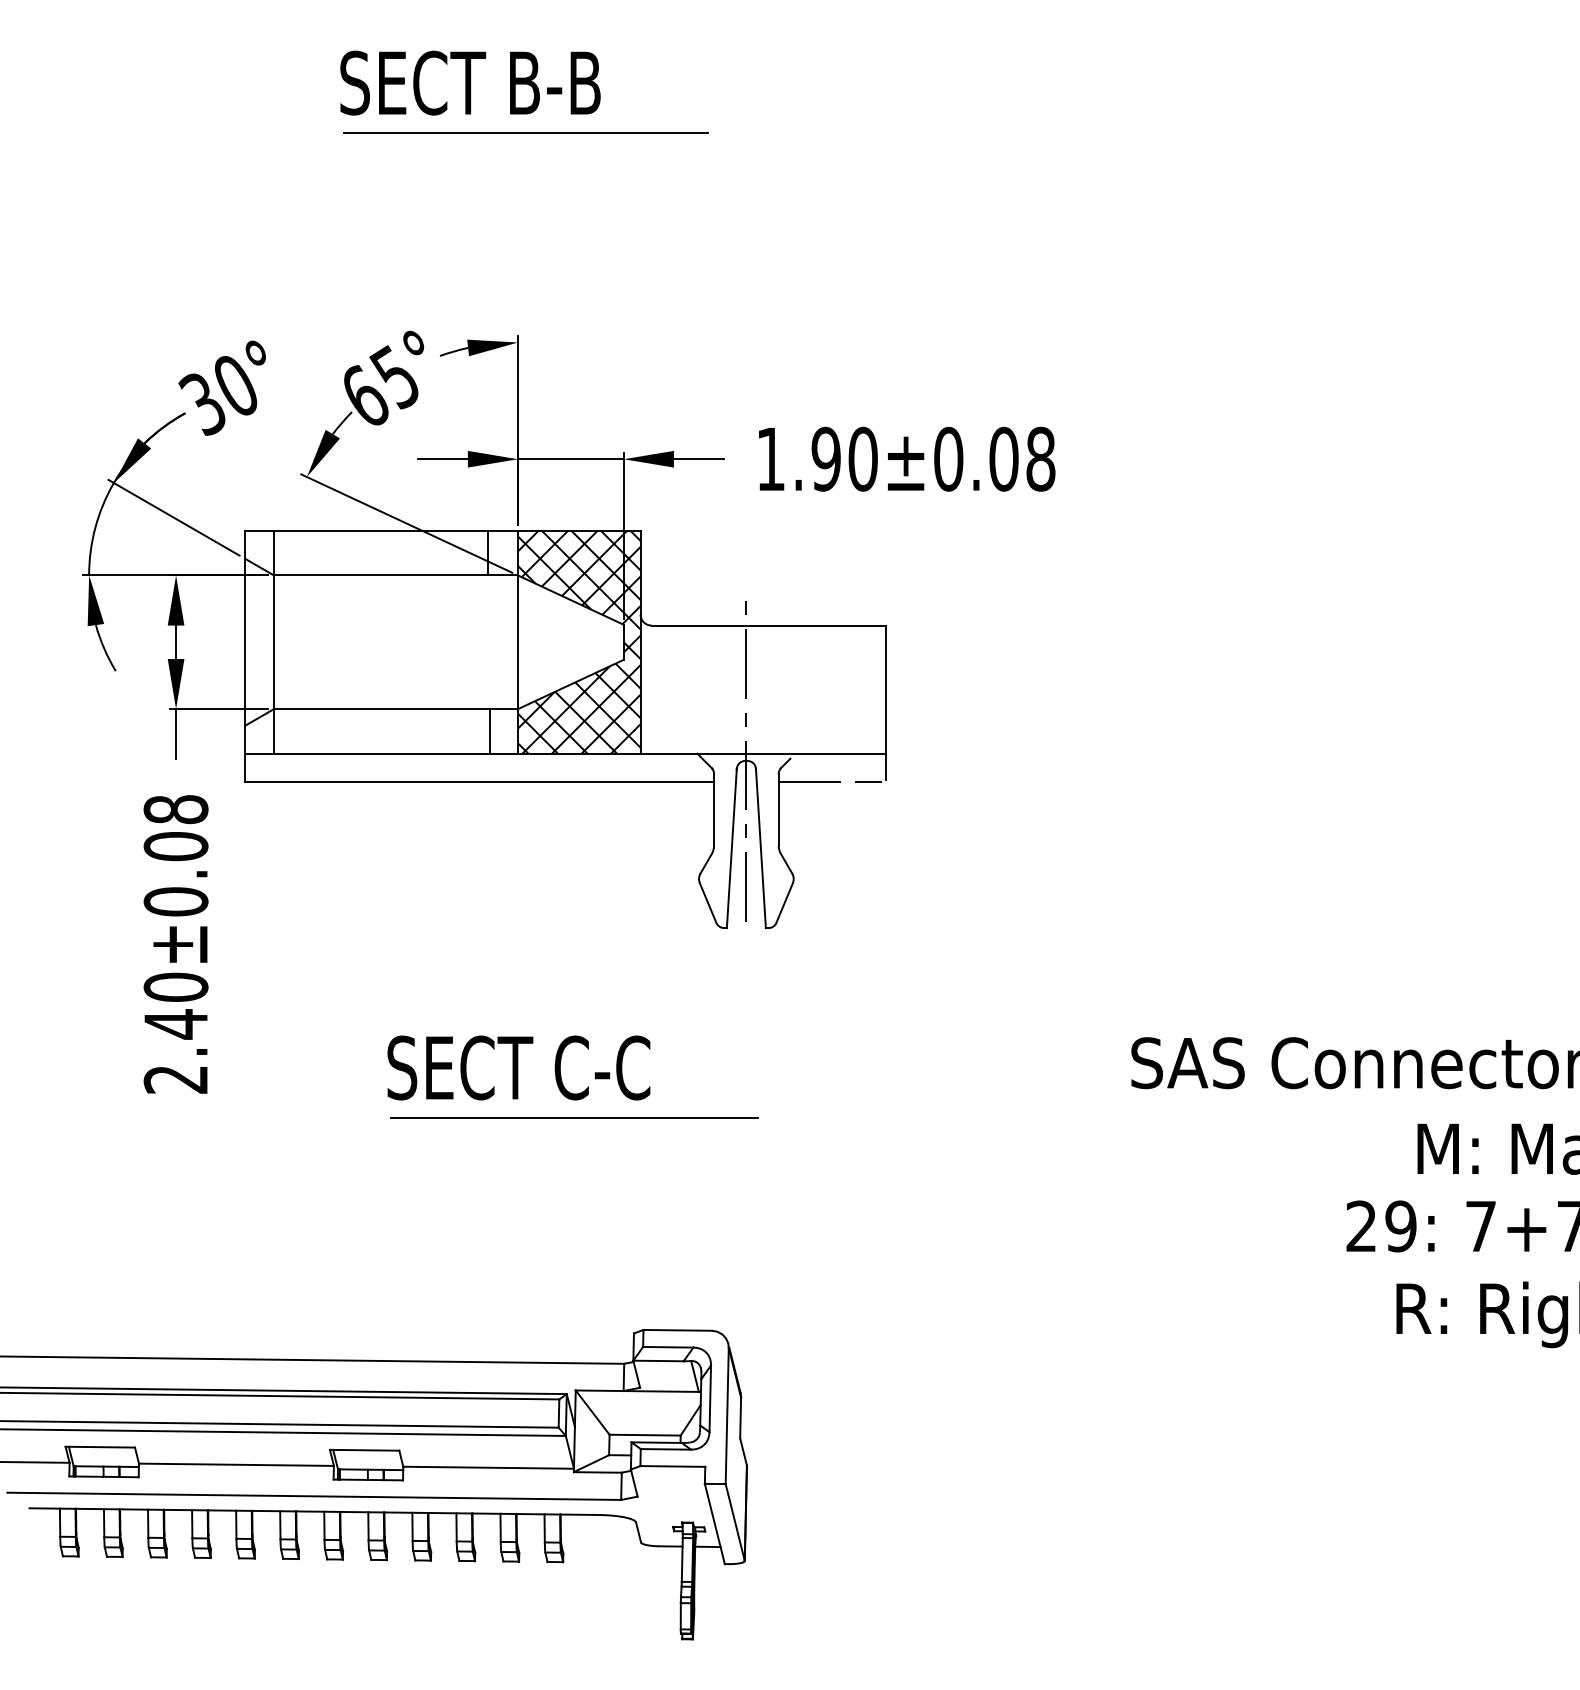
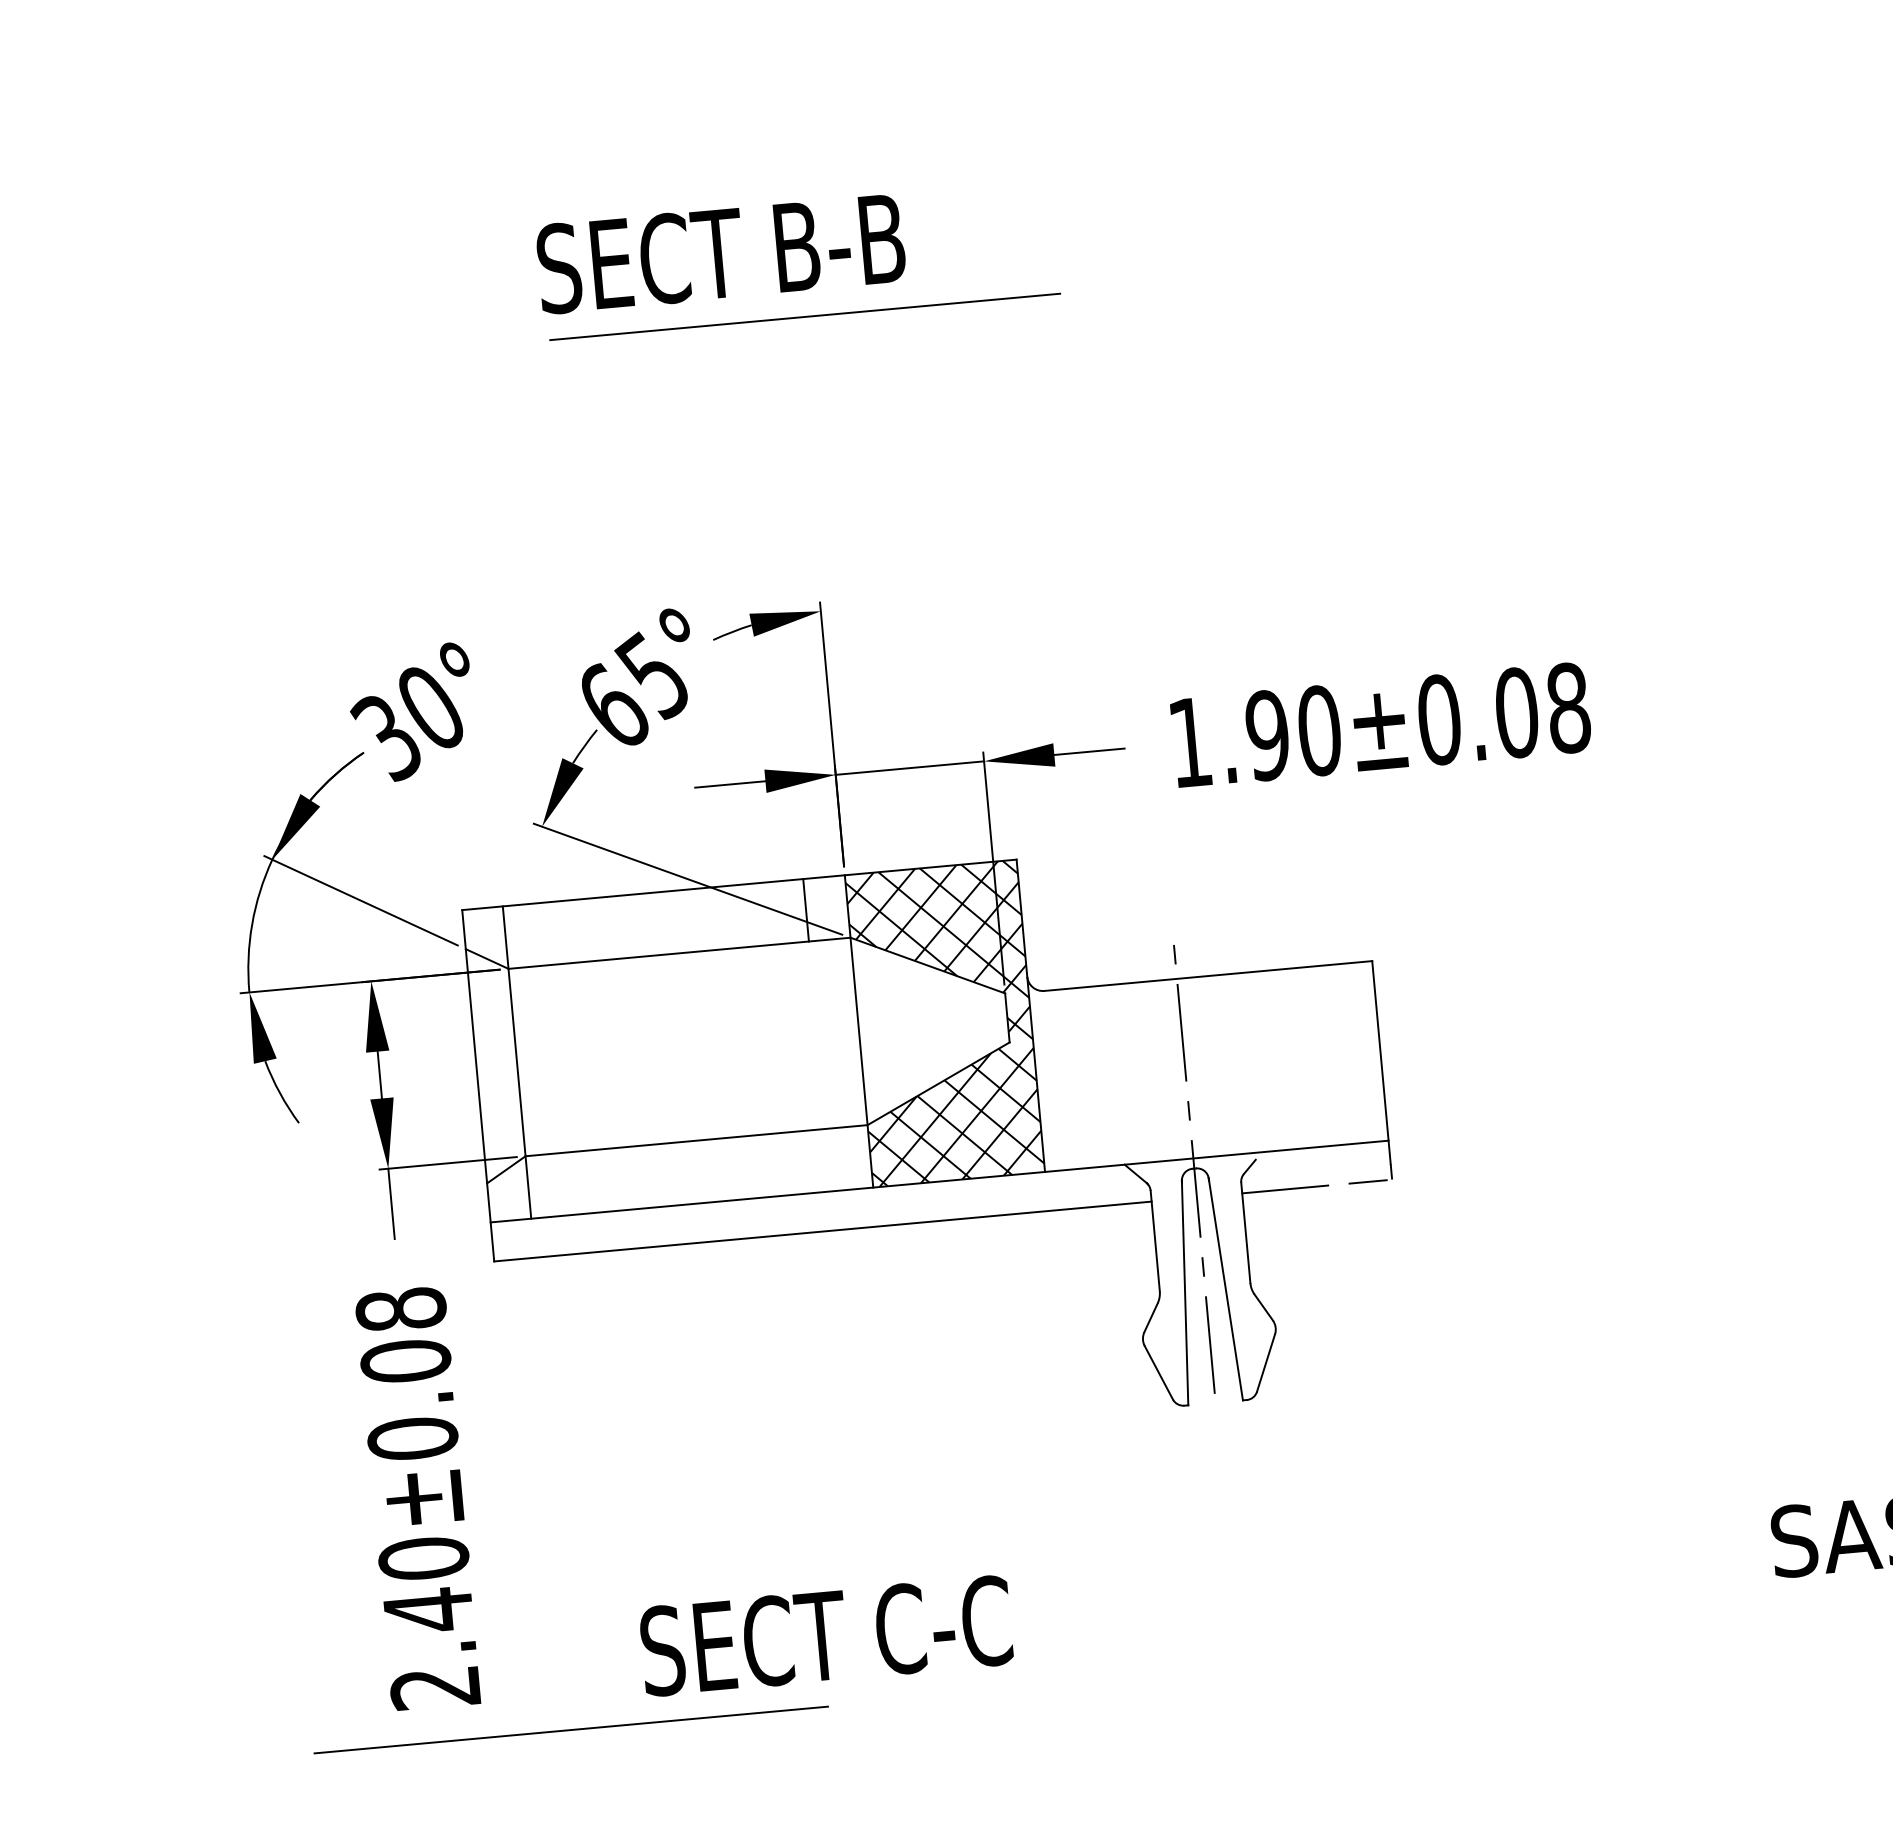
line: (490, 731) -> (831, 1159), removed
text: (518, 1067) -> (825, 1635), moved
line: (574, 1117) -> (571, 1729), moved

